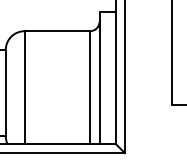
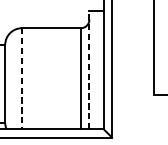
line: (99, 78) -> (89, 70), solid -> dashed
line: (24, 87) -> (22, 78), solid -> dashed

